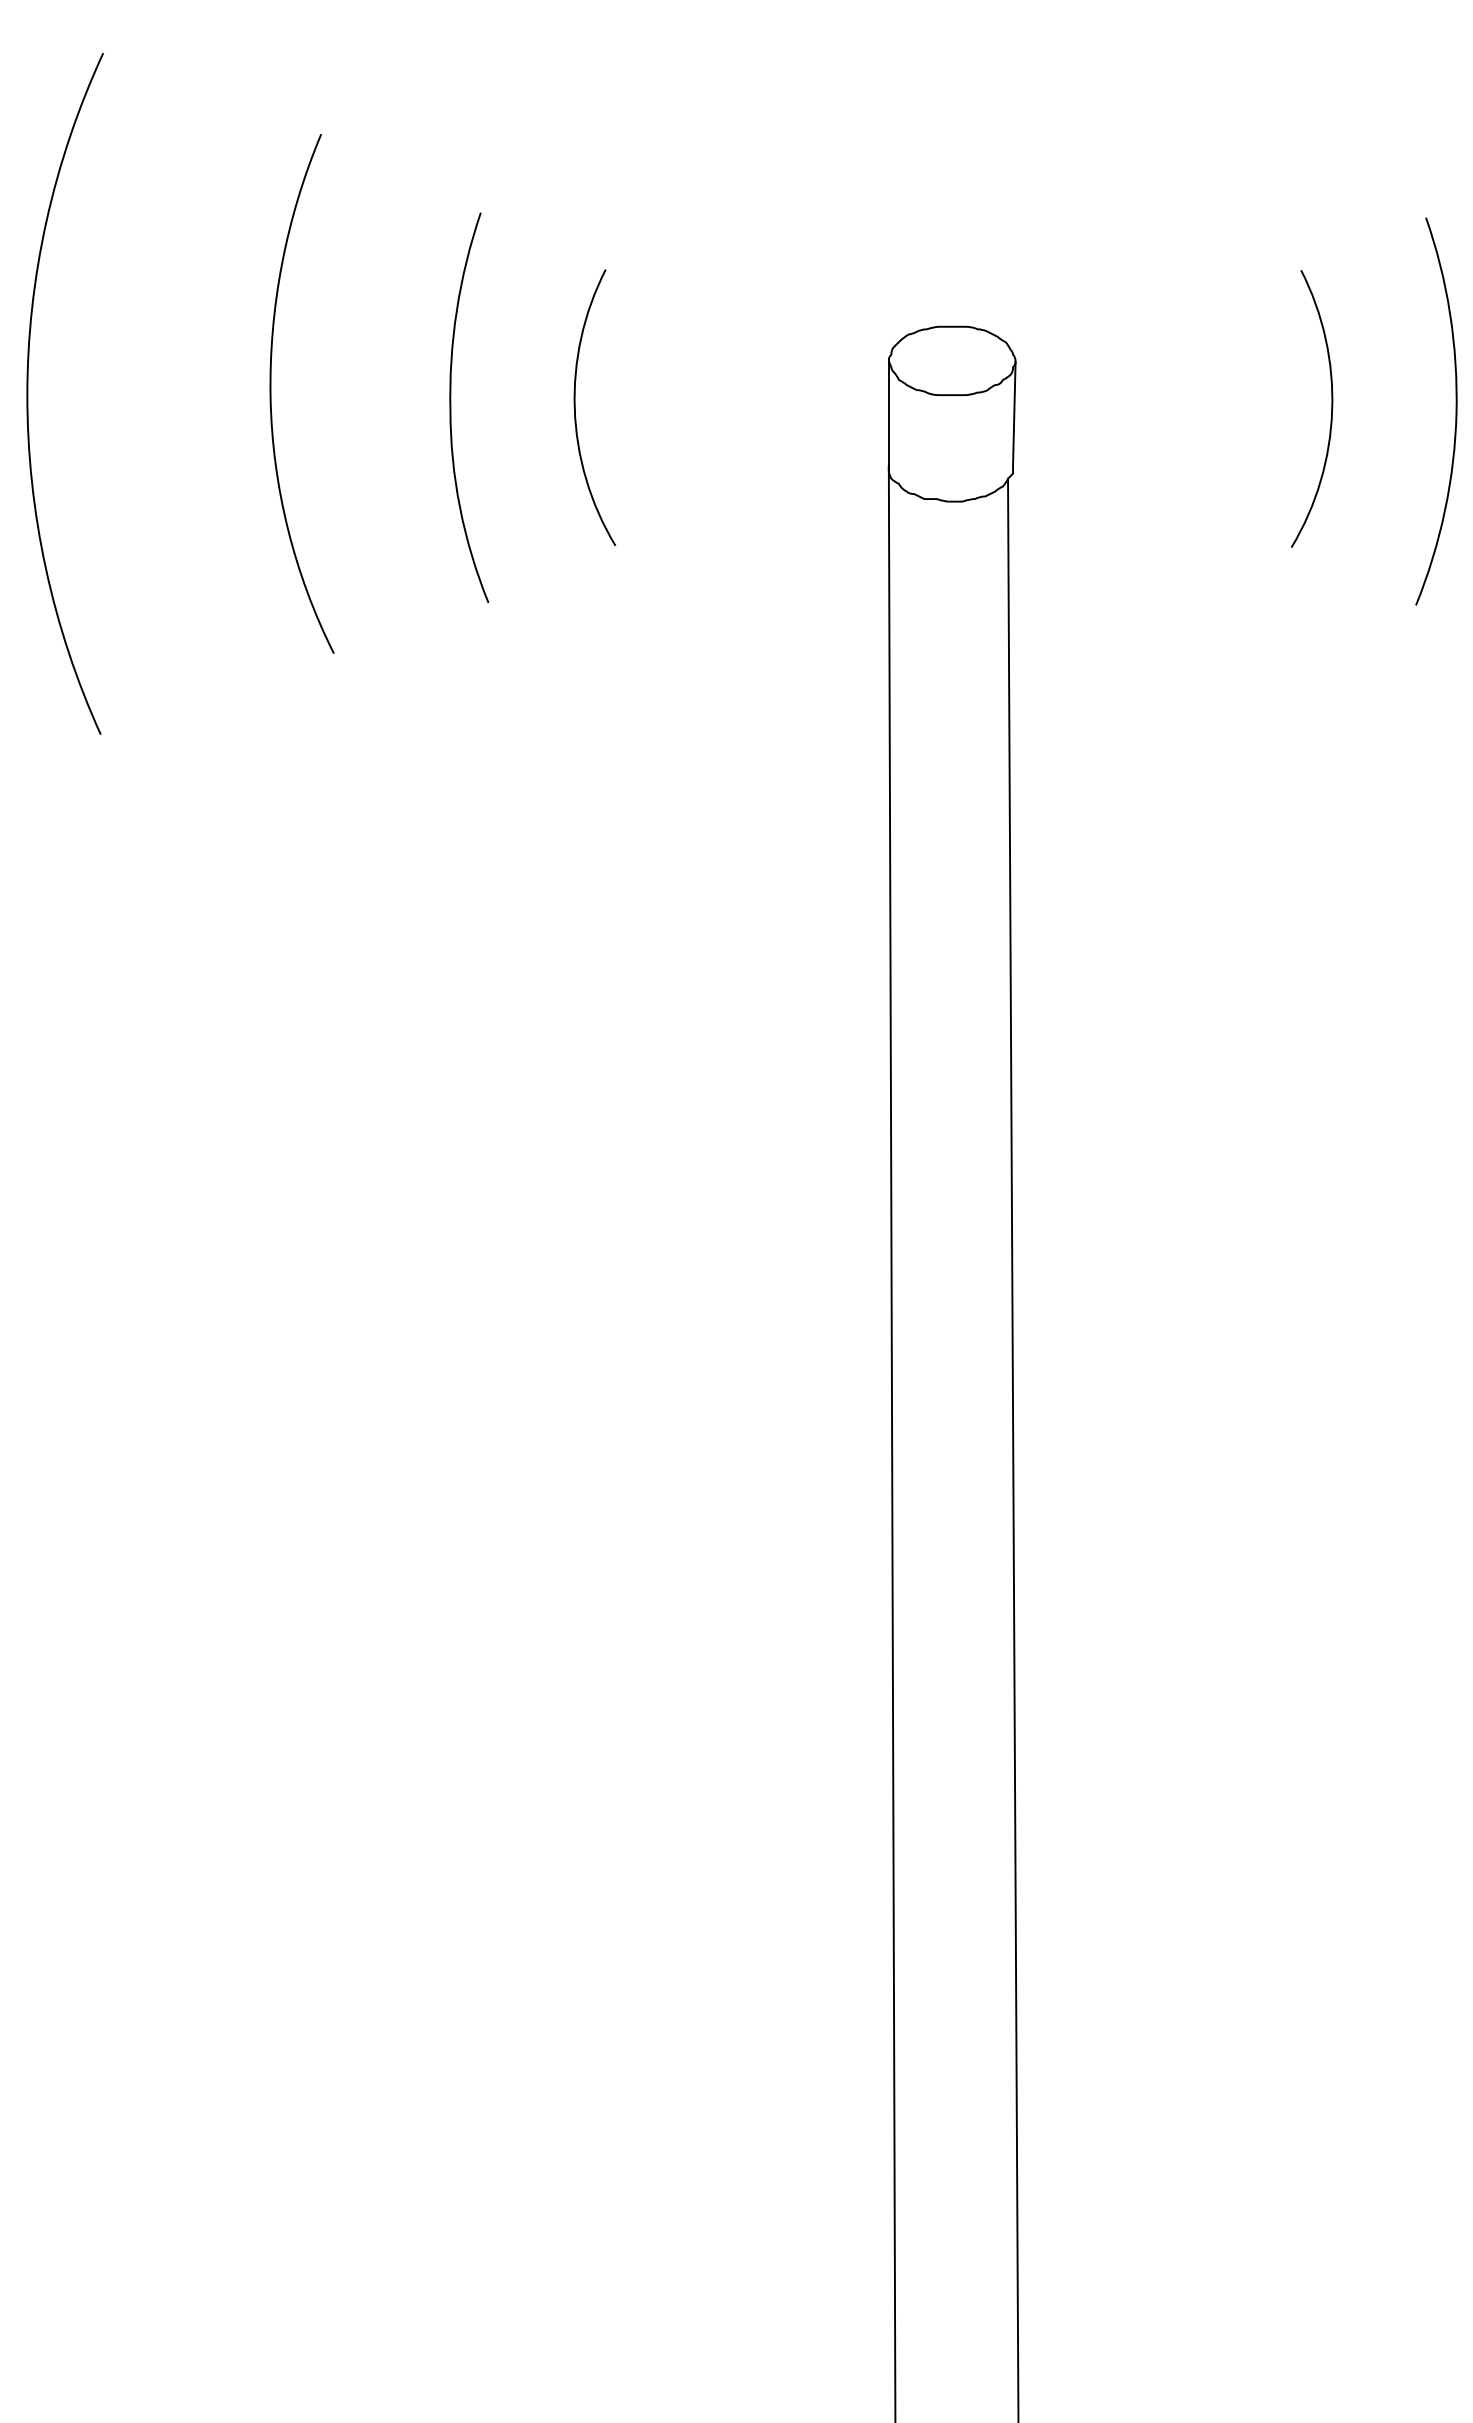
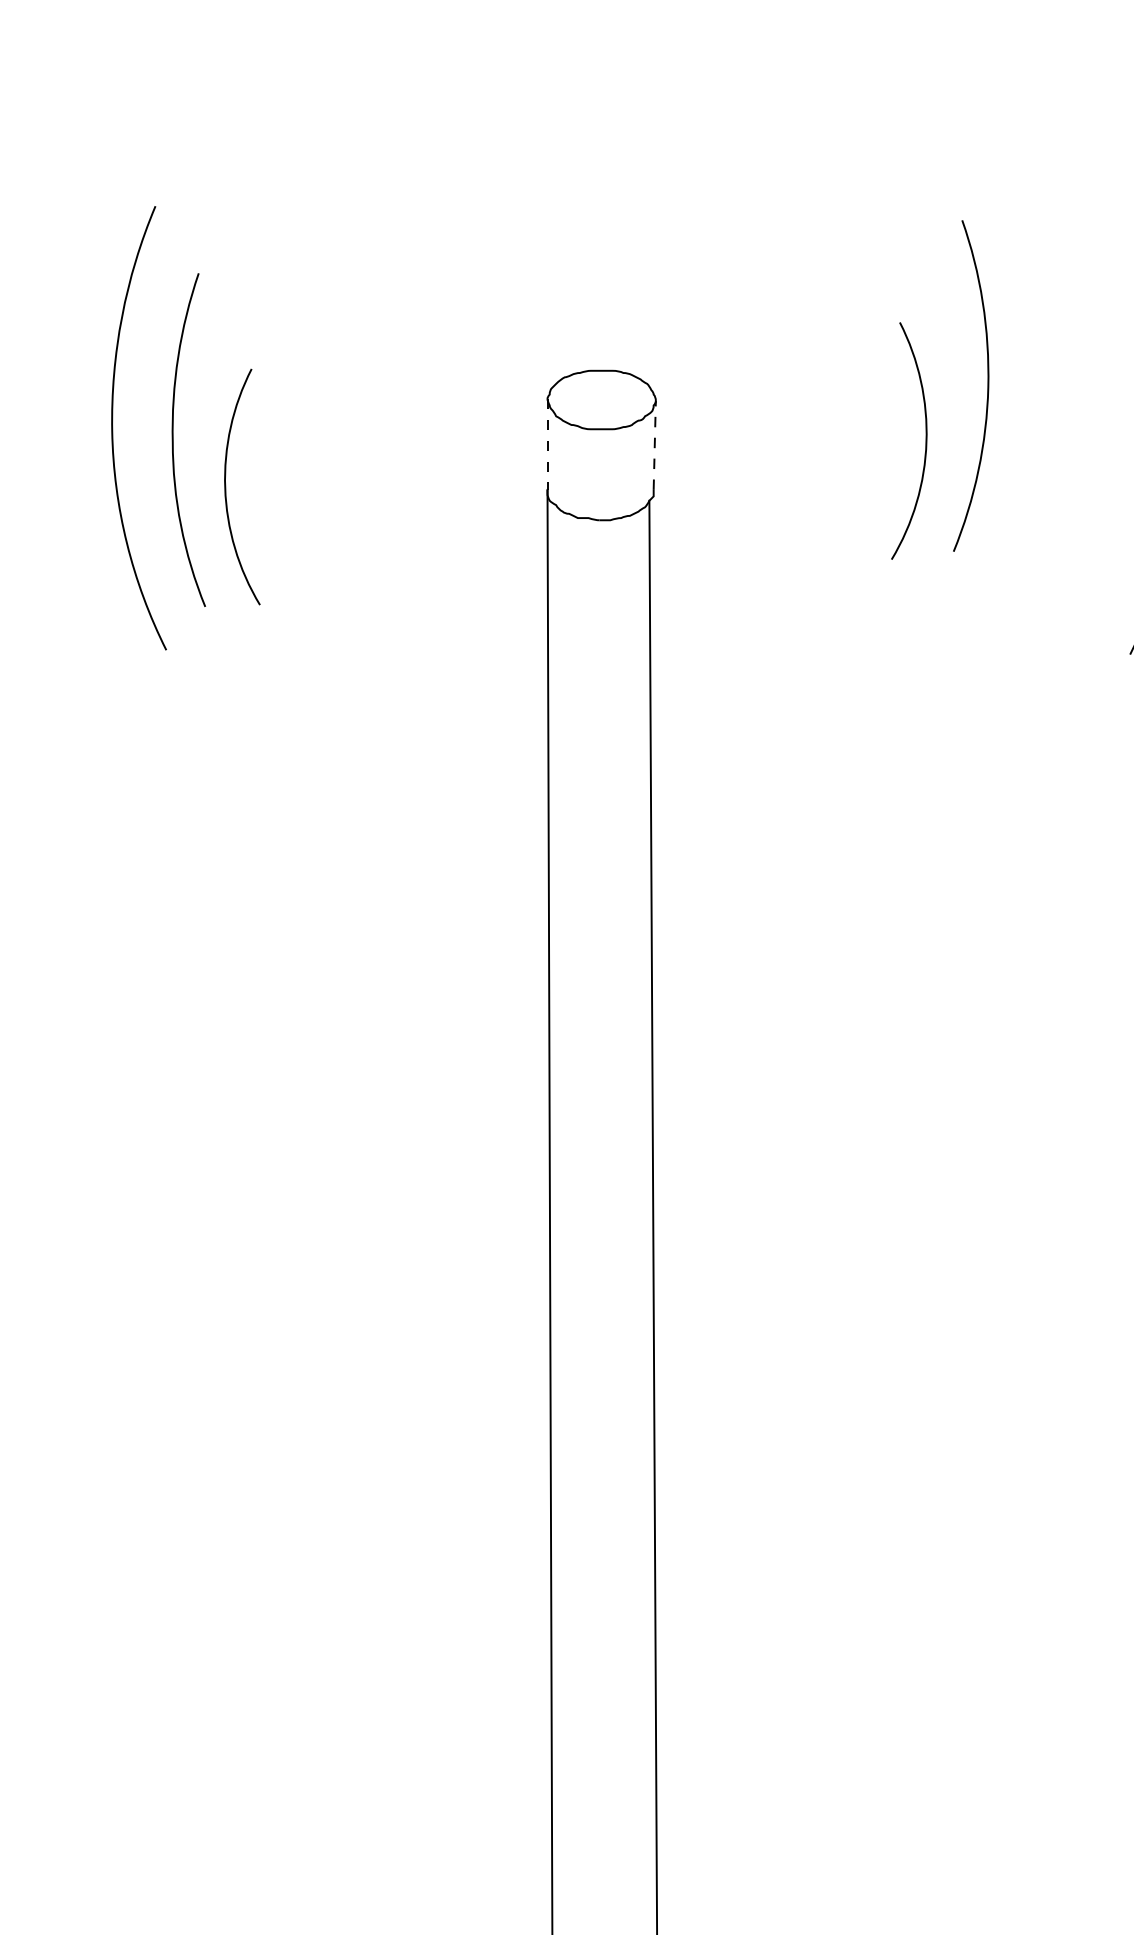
curve: (271, 393) -> (112, 427), moved
part: (575, 407) -> (225, 486), moved
curve: (1455, 411) -> (987, 385), moved
line: (888, 413) -> (547, 444), solid -> dashed
line: (1014, 414) -> (654, 445), solid -> dashed

